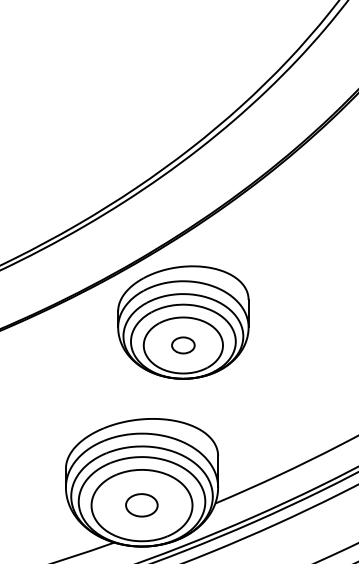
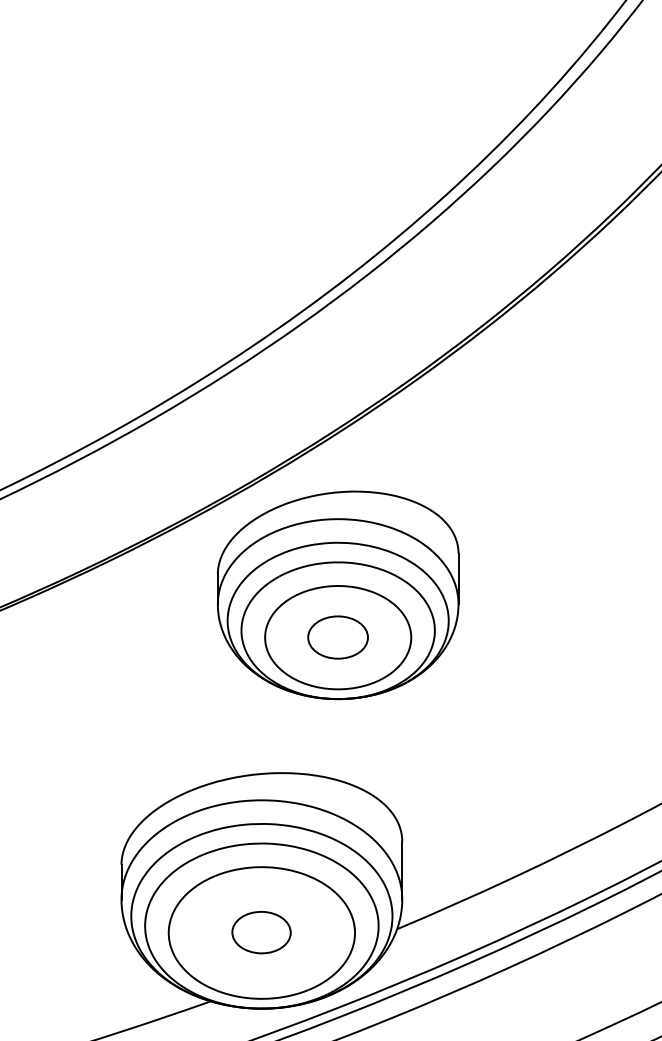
part: (183, 345) -> (338, 637), size x1.43

